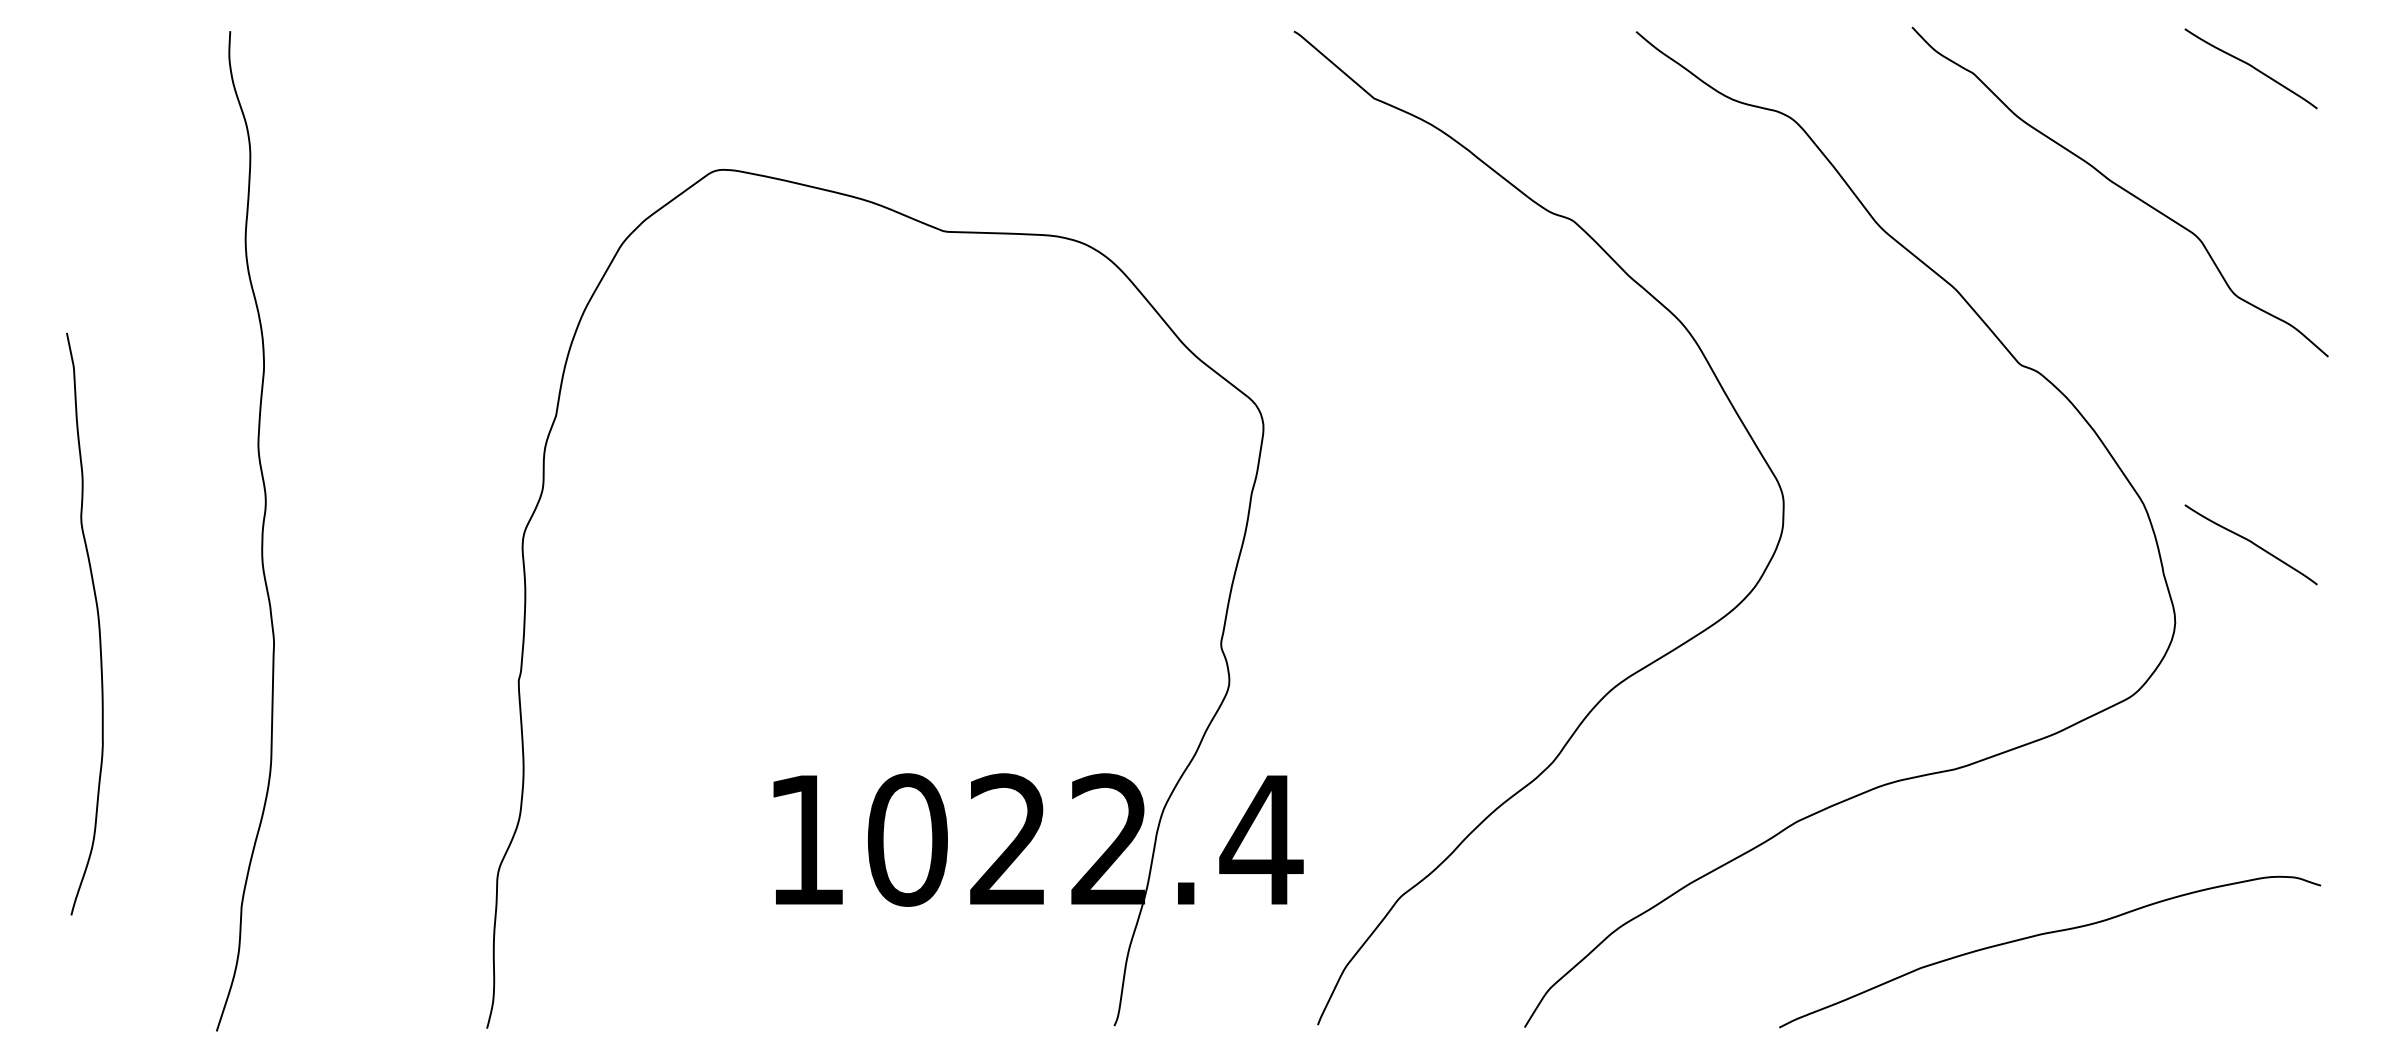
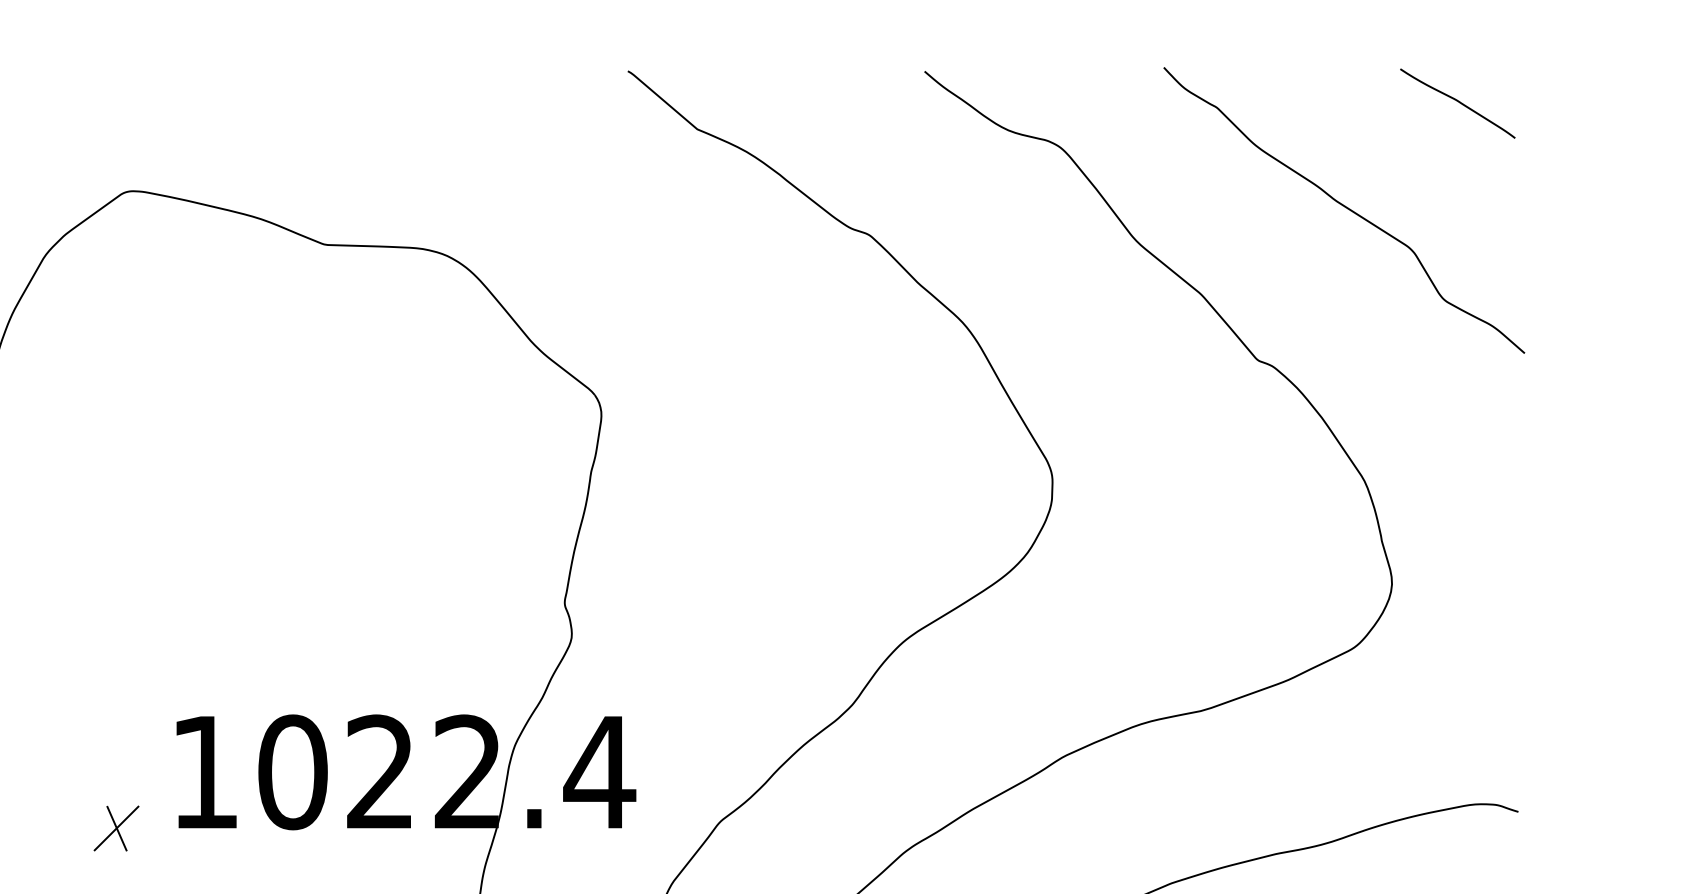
curve: (2251, 543) -> (1458, 515), removed
part: (704, 904) -> (116, 828), added

